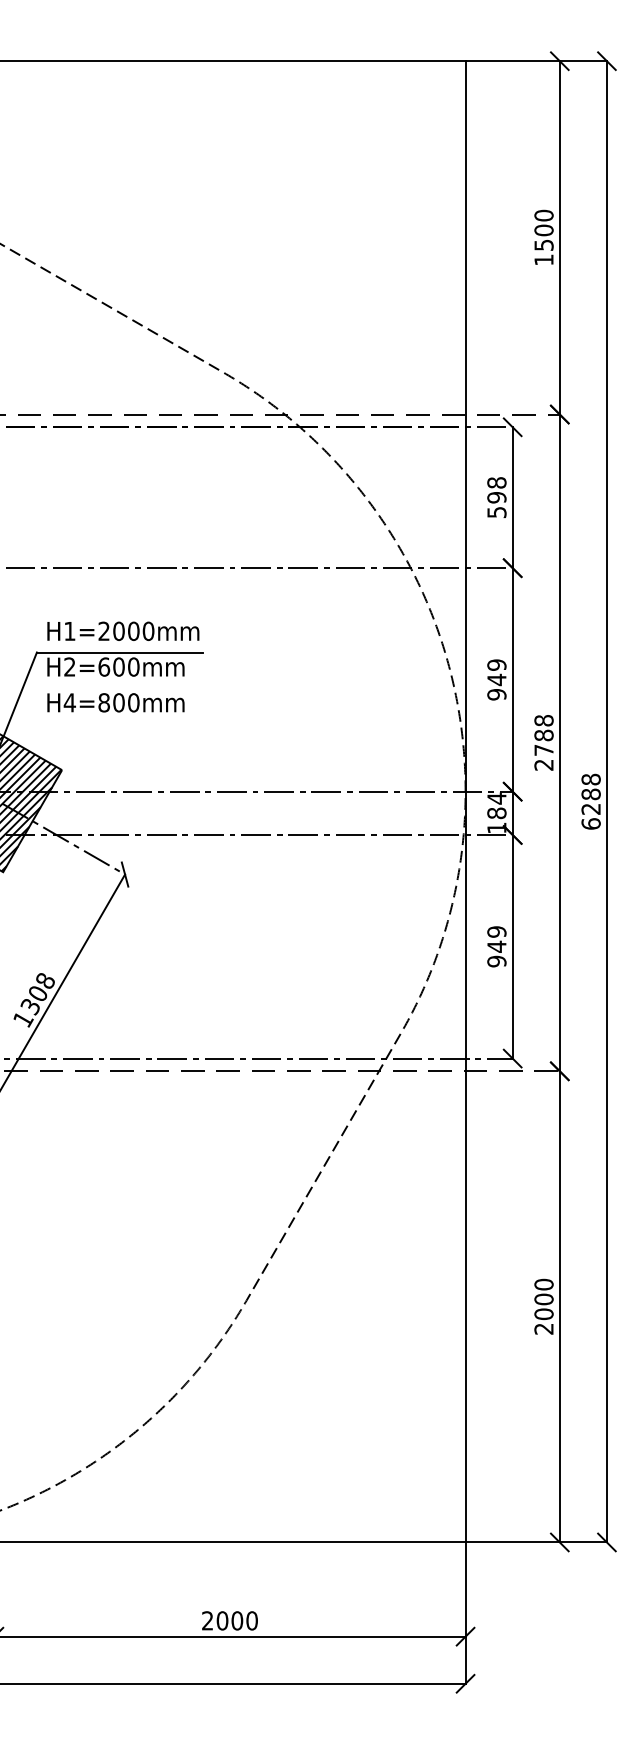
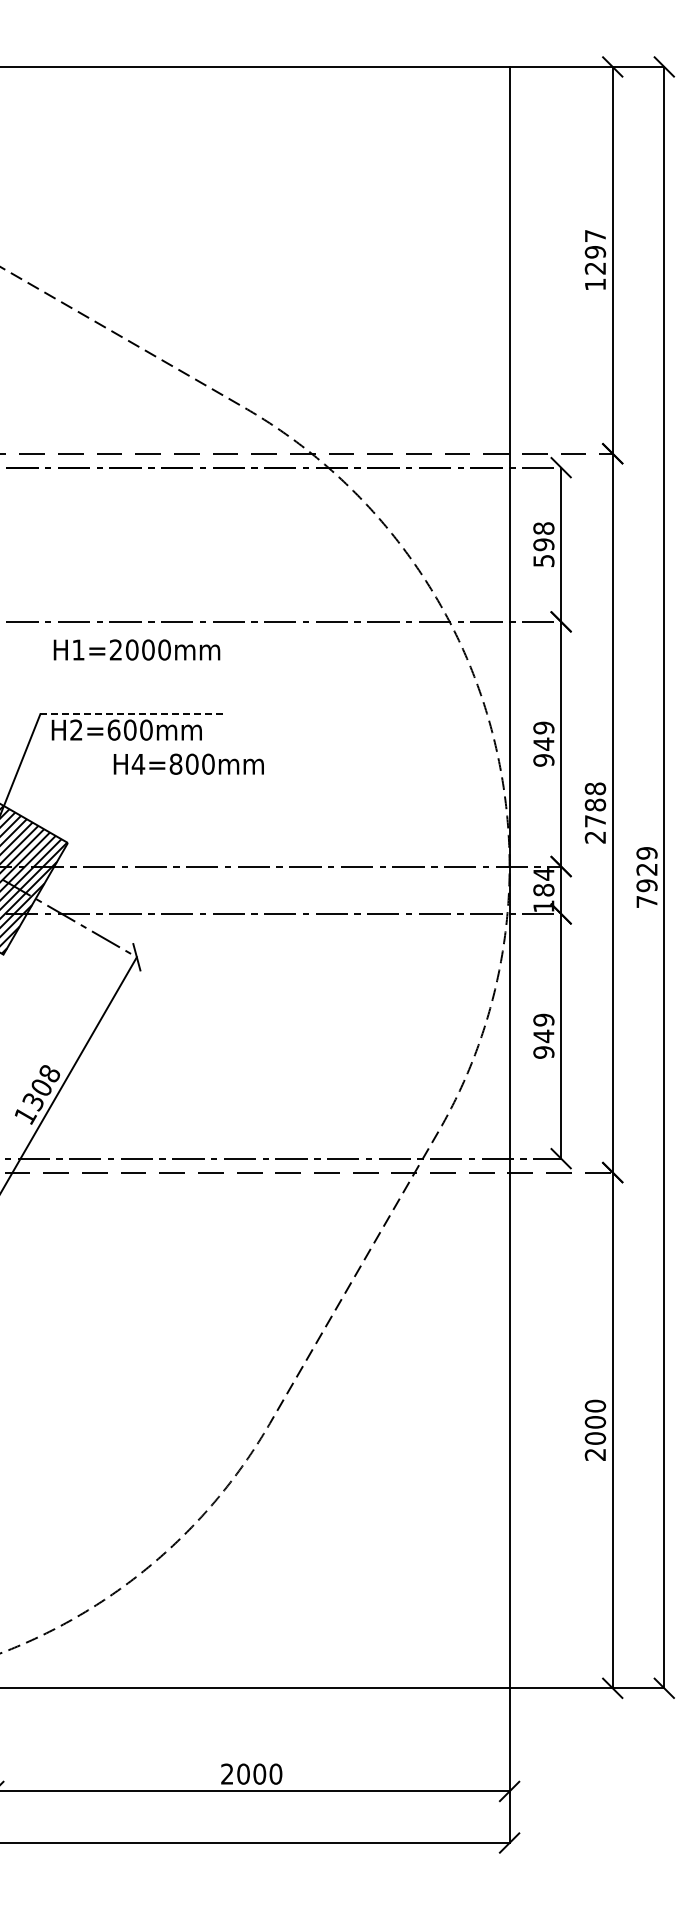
text: (544, 229) -> (595, 251), 1500 -> 1297
text: (122, 630) -> (136, 649), moved
line: (121, 652) -> (132, 714), solid -> dashed
text: (115, 702) -> (188, 763), moved
text: (590, 801) -> (646, 877), 6288 -> 7929

